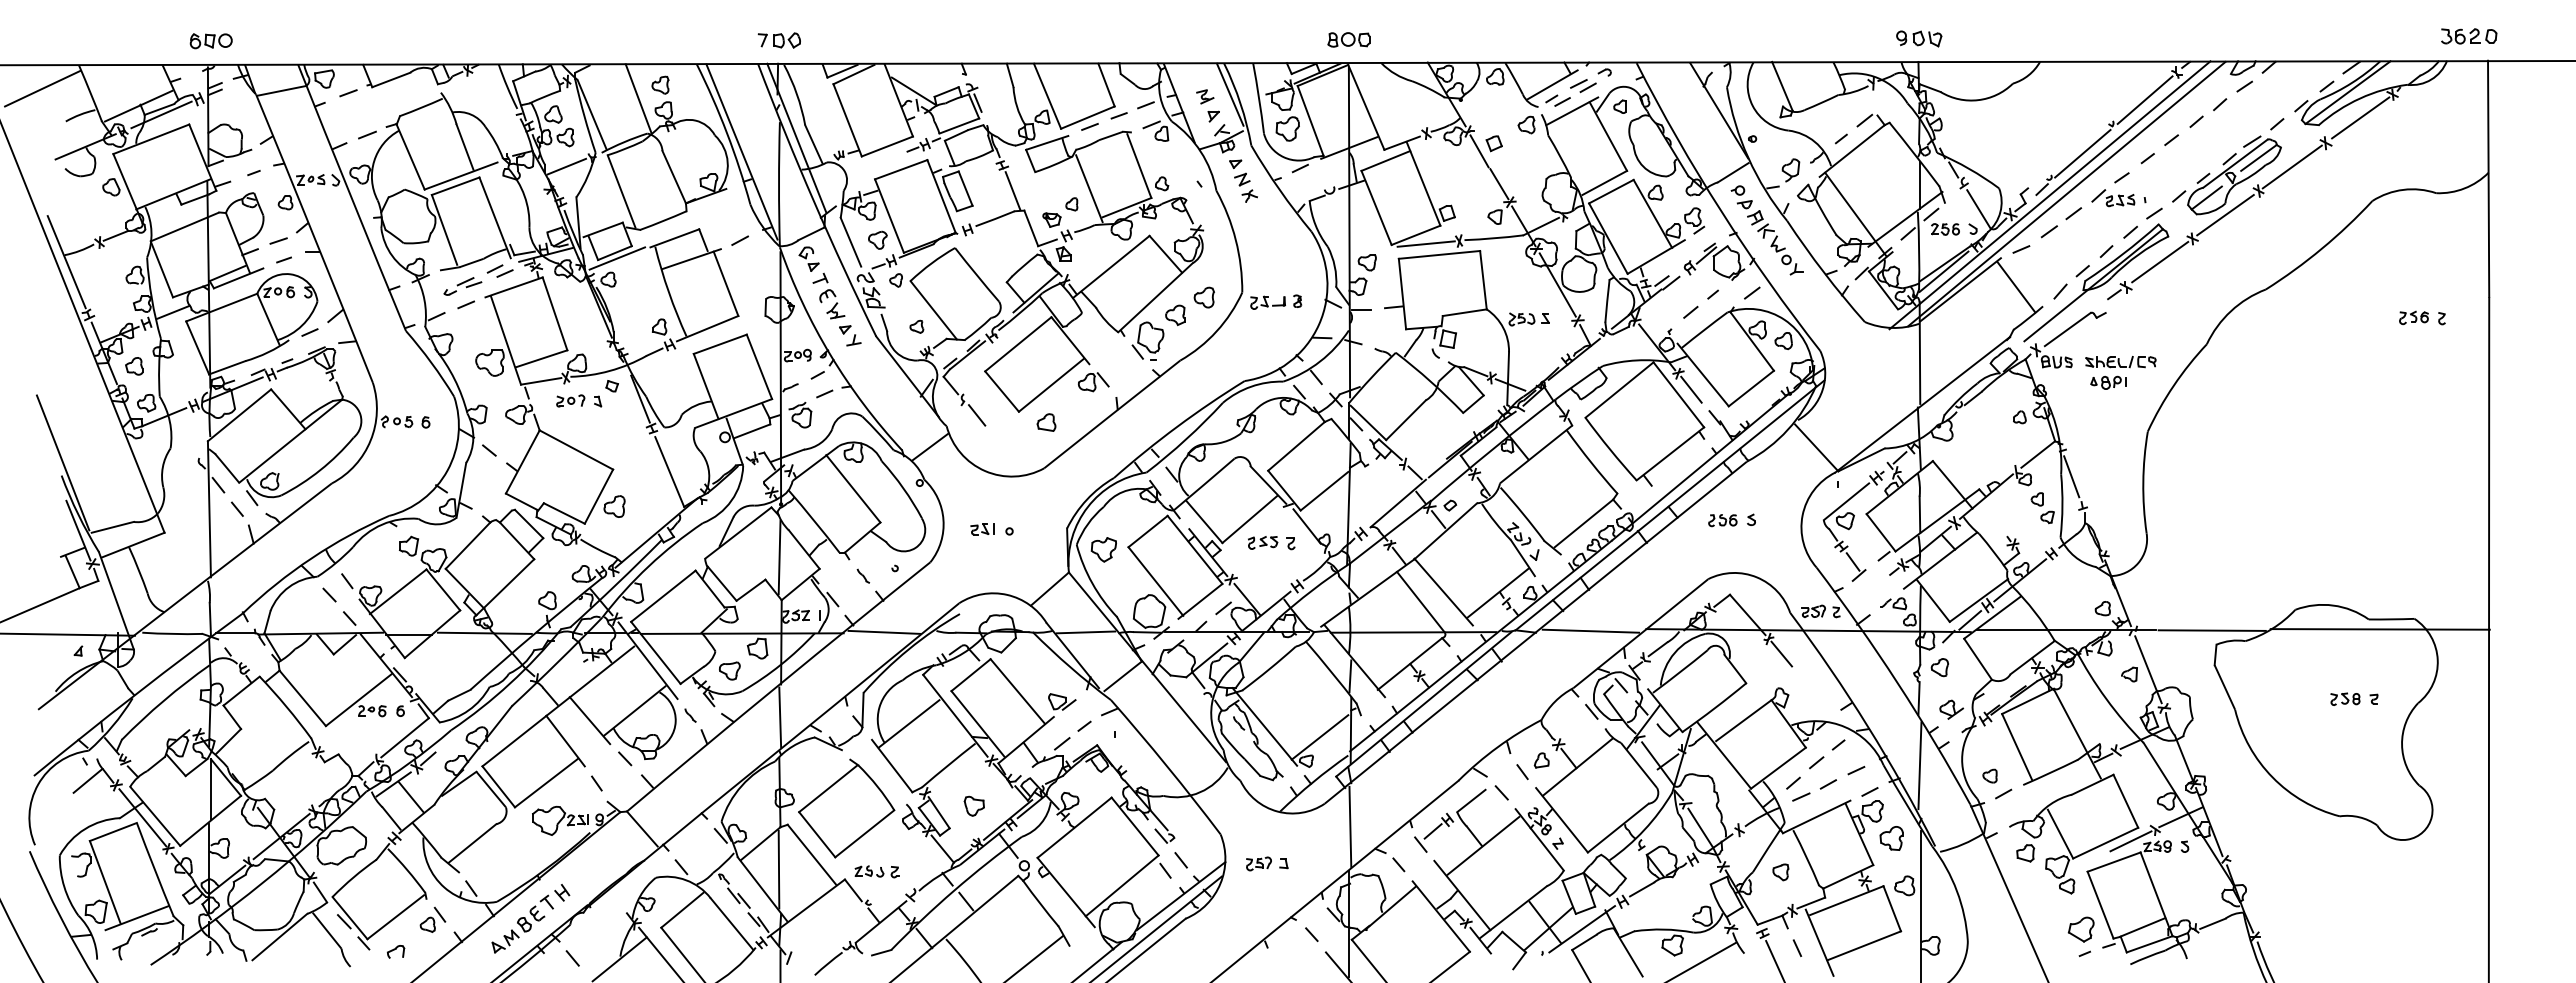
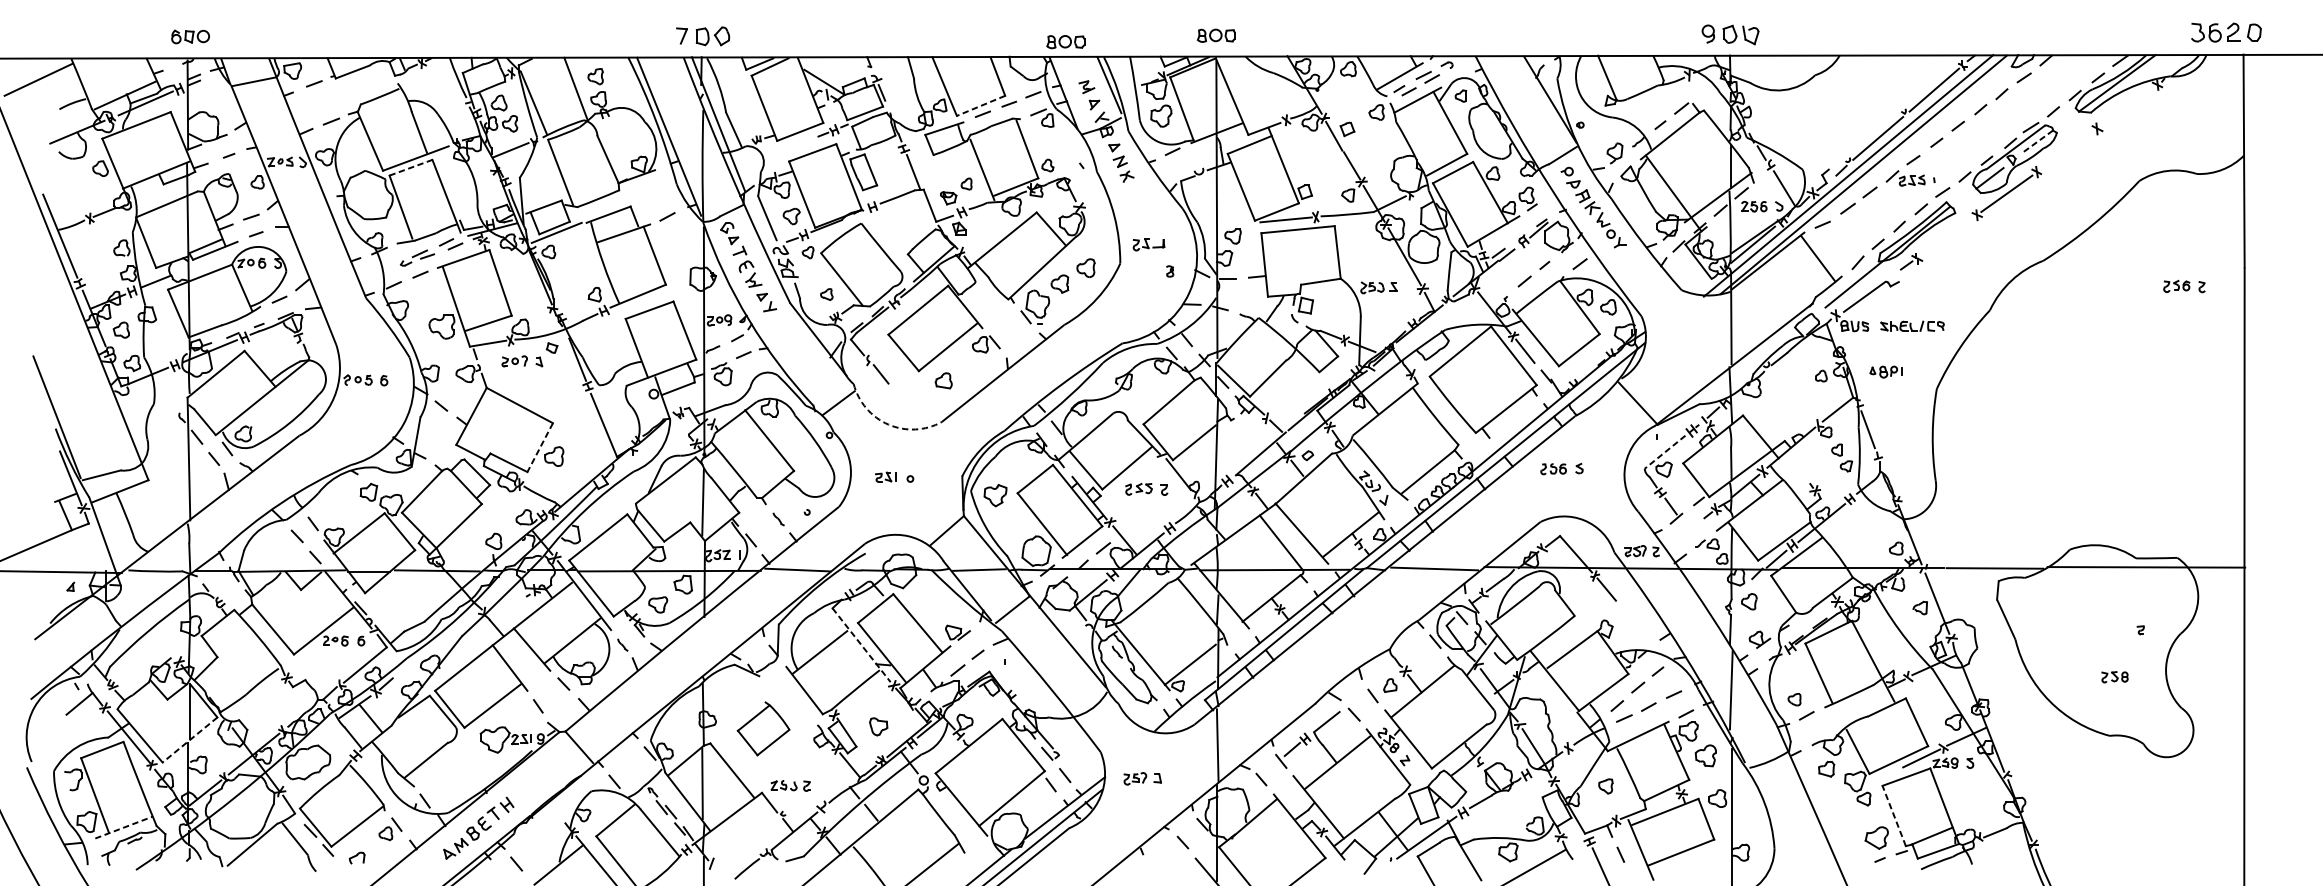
part: (2469, 36) -> (2226, 32), size x1.4
part: (1919, 38) -> (1730, 34), size x1.4
part: (778, 40) -> (702, 36), size x1.4
part: (1181, 46) -> (1065, 41), added
line: (1087, 117) -> (980, 105), solid -> dashed
line: (2360, 117) -> (2128, 105), removed
line: (2258, 157) -> (2036, 141), solid -> dashed
line: (2291, 166) -> (2066, 149), removed
line: (456, 186) -> (411, 167), solid -> dashed
line: (2160, 261) -> (1948, 235), removed
part: (1267, 302) -> (1148, 244), moved
part: (2108, 382) -> (1886, 371), moved
arc: (985, 471) -> (888, 424), solid -> dashed
line: (598, 496) -> (539, 447), solid -> dashed
line: (1846, 502) -> (1665, 452), solid -> dashed
part: (2345, 698) -> (2115, 676), moved
line: (955, 716) -> (861, 645), solid -> dashed
line: (780, 717) -> (703, 646), removed
part: (846, 808) -> (763, 728), size x0.6
line: (210, 821) -> (189, 740), solid -> dashed
line: (2100, 905) -> (1894, 816), solid -> dashed
line: (137, 918) -> (124, 828), solid -> dashed

